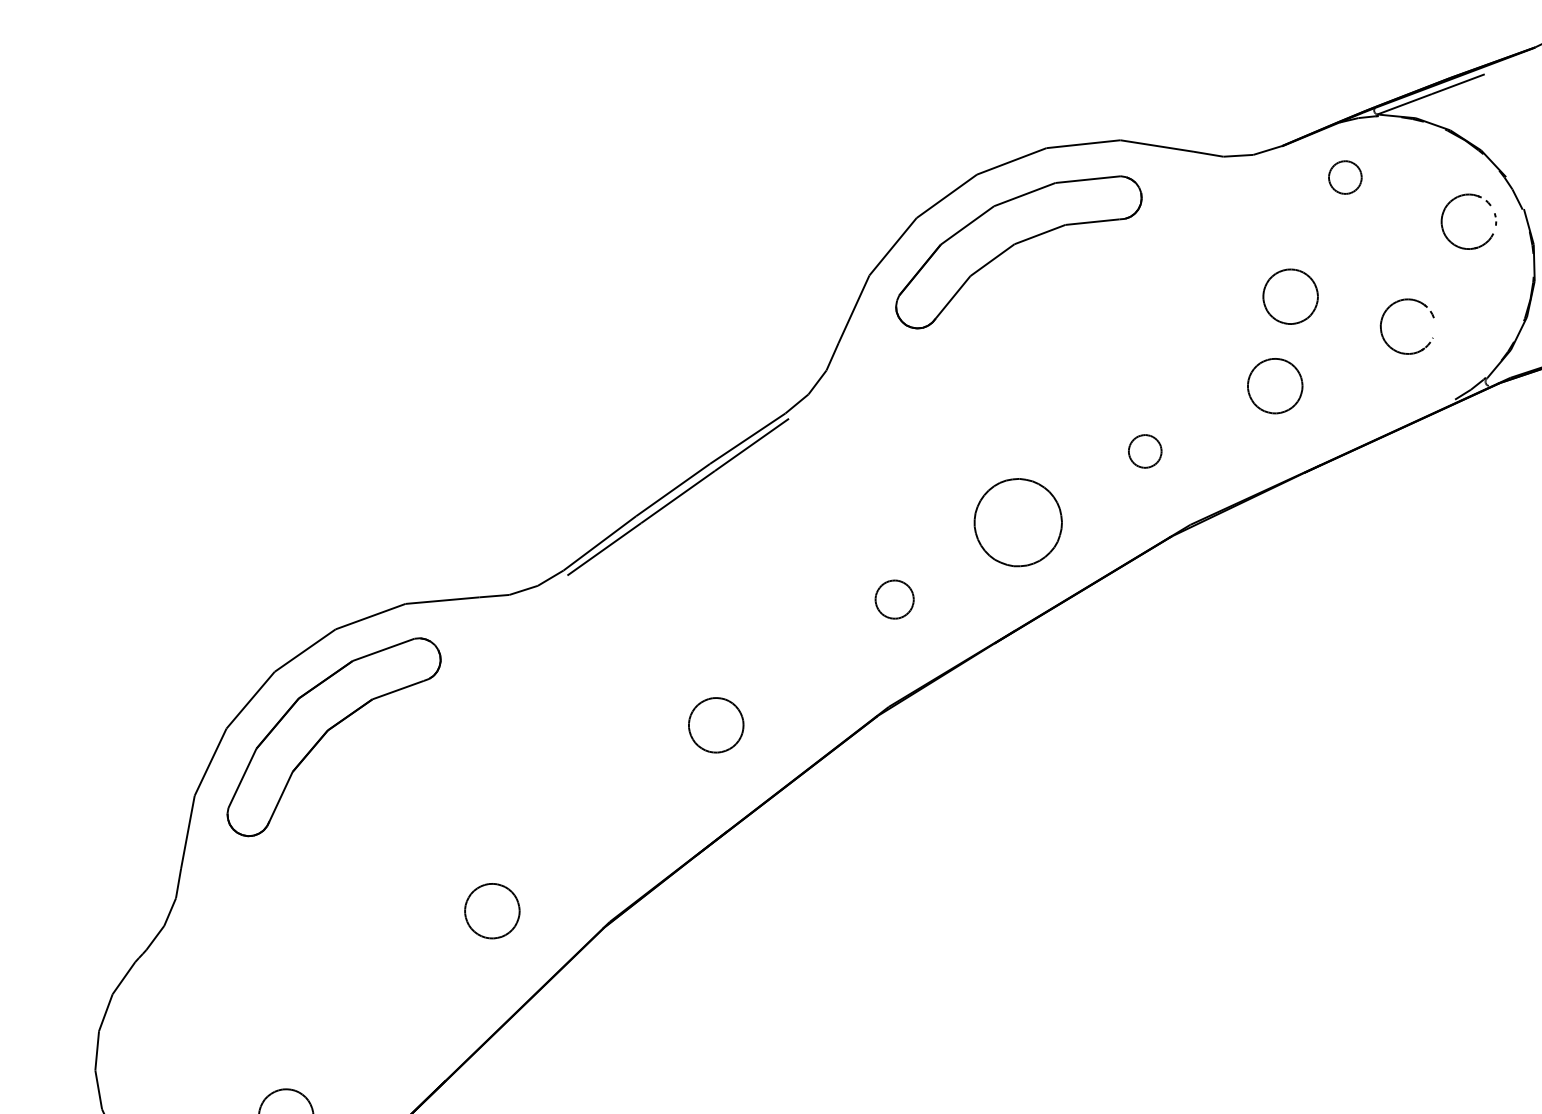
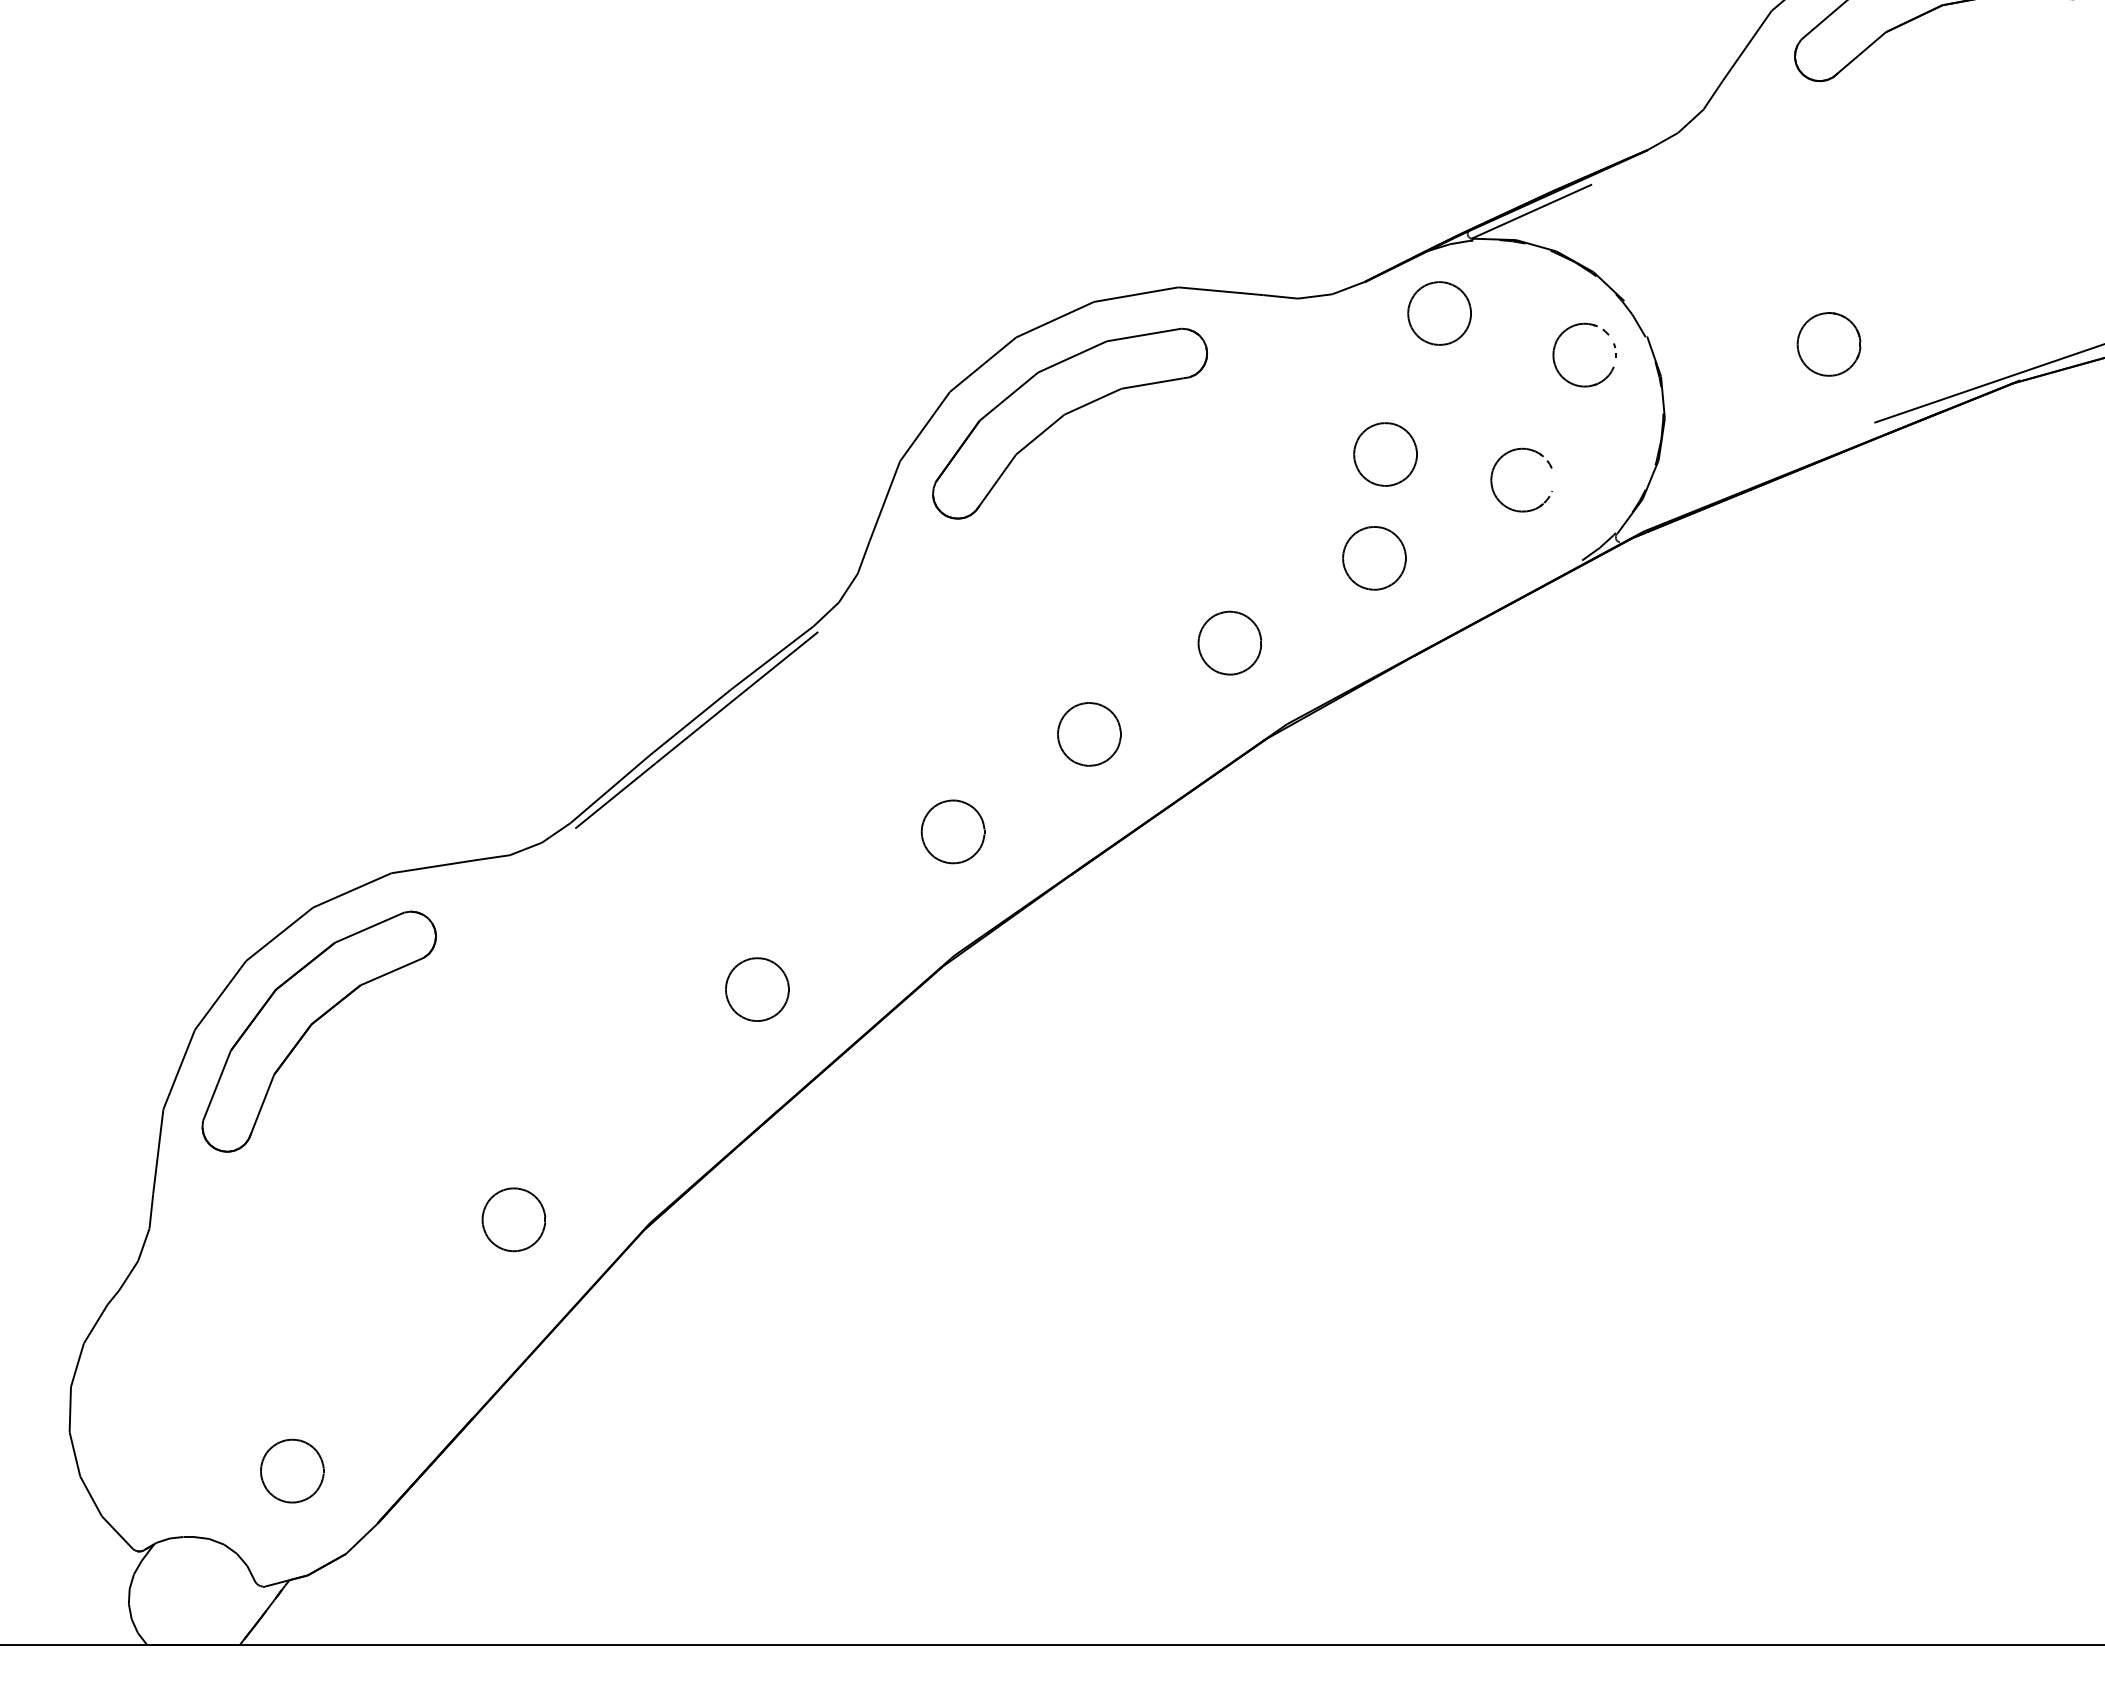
part: (1345, 177) -> (1439, 313), size x1.67
part: (1144, 450) -> (1229, 642), size x1.67
part: (1018, 522) -> (1089, 734), size x0.62
part: (894, 599) -> (952, 831), size x1.43

